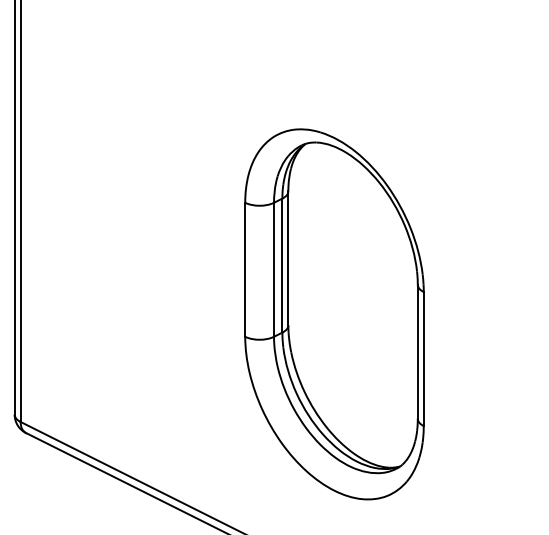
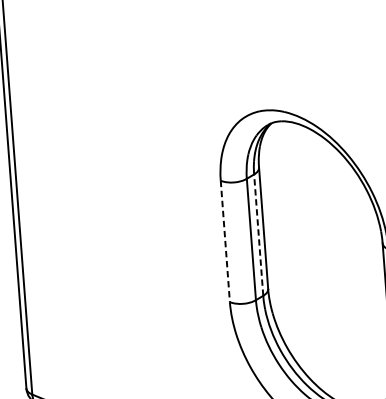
line: (282, 265) -> (258, 235), solid -> dashed
line: (245, 270) -> (225, 242), solid -> dashed

